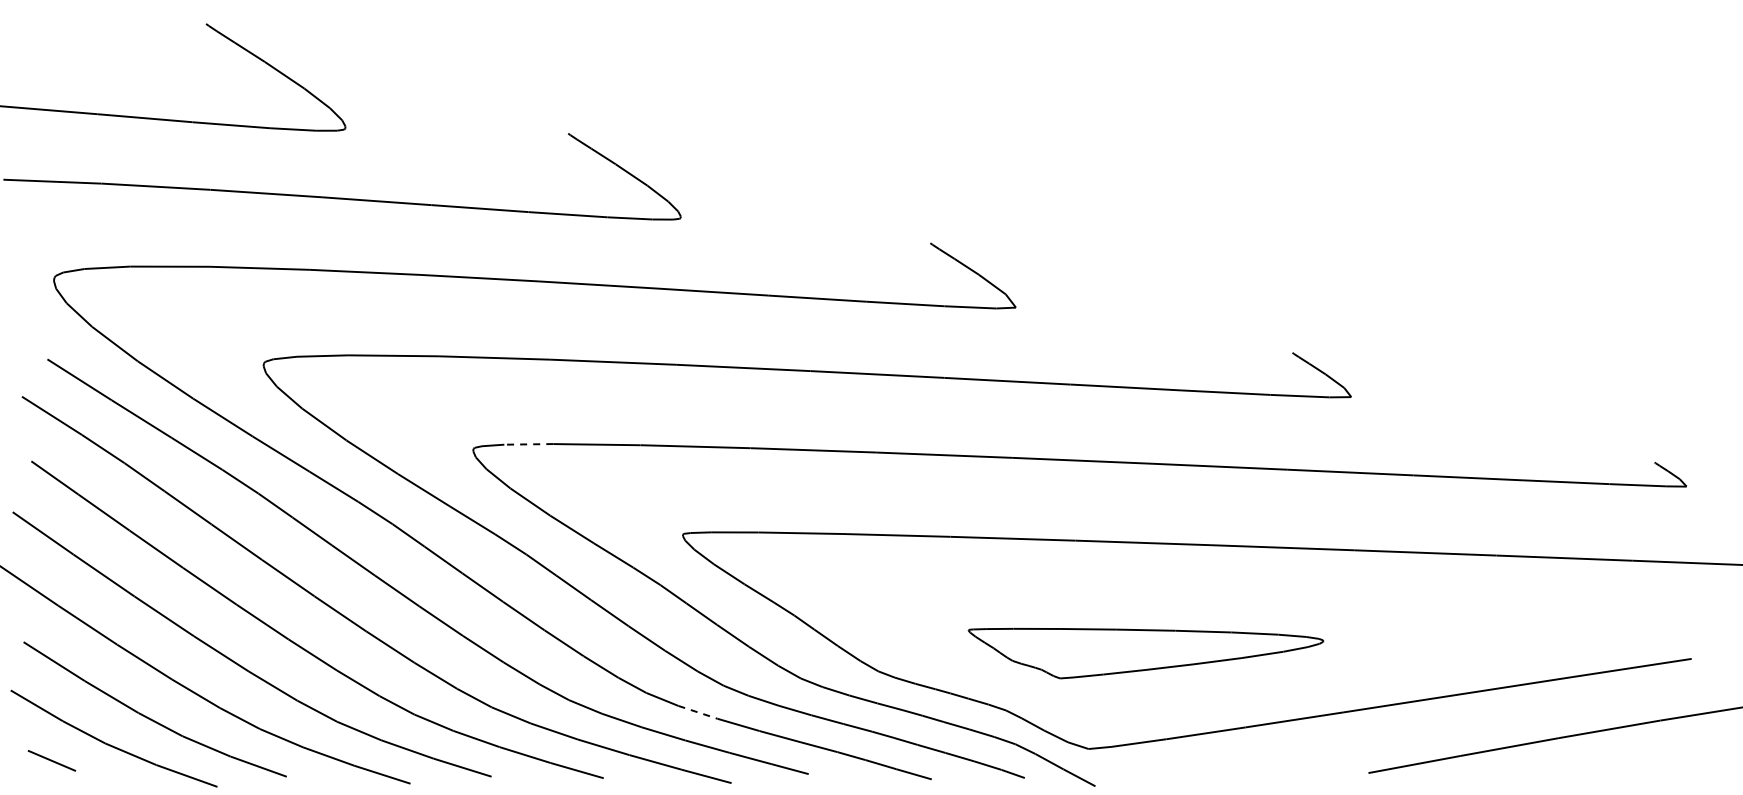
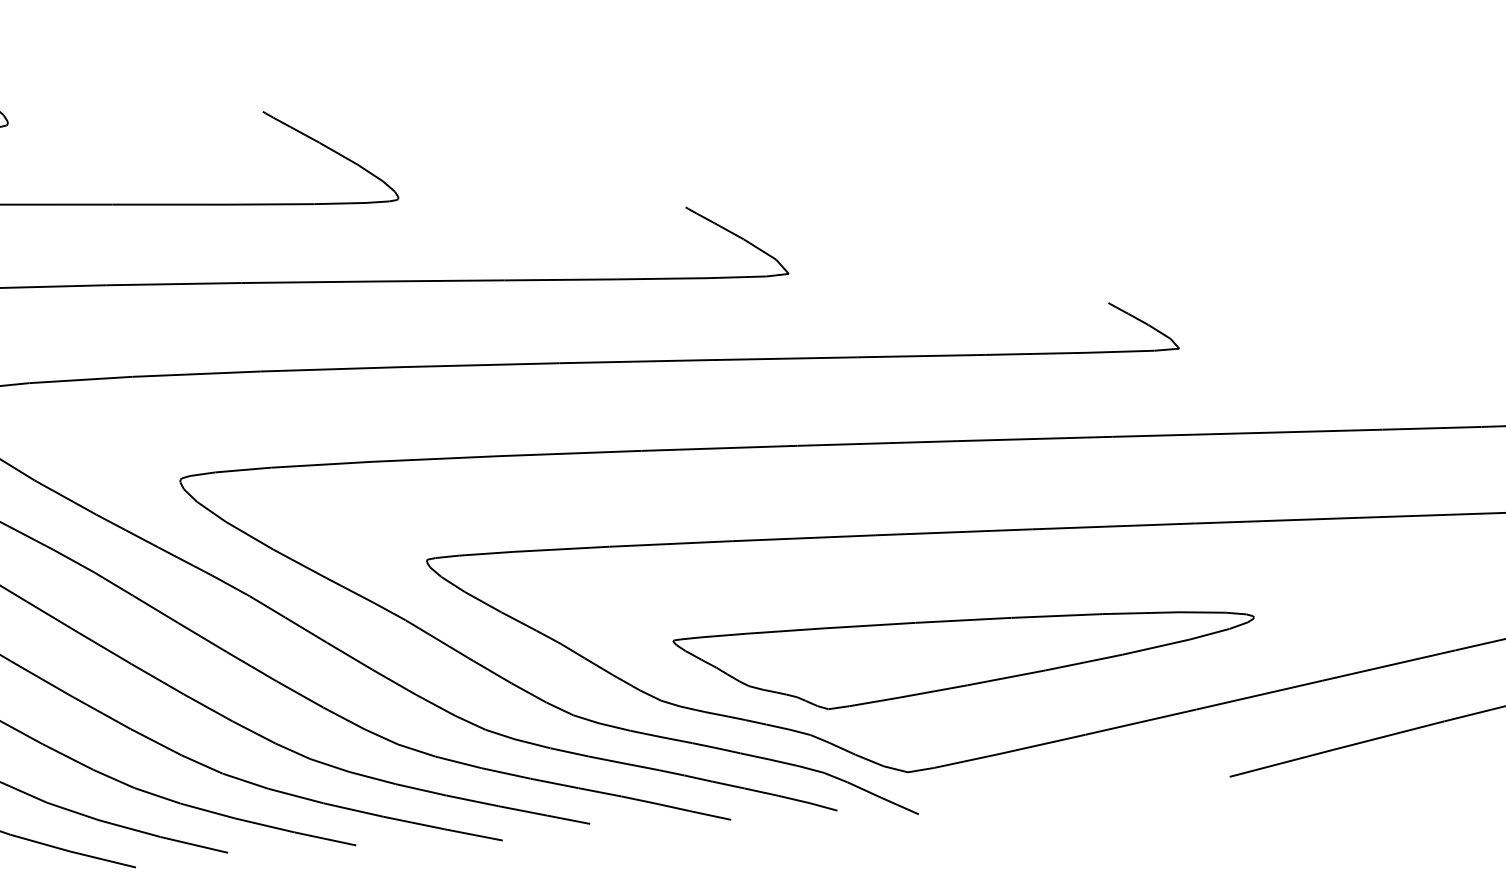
line: (528, 444) -> (242, 470), dashed -> solid
part: (1145, 653) -> (965, 658), size x1.43
line: (697, 712) -> (458, 762), dashed -> solid

